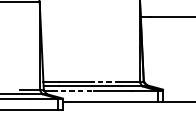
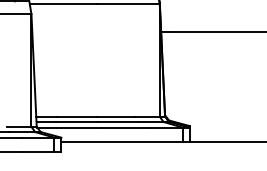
line: (105, 82) -> (116, 116), dashed -> solid
line: (73, 90) -> (74, 127), dashed -> solid

